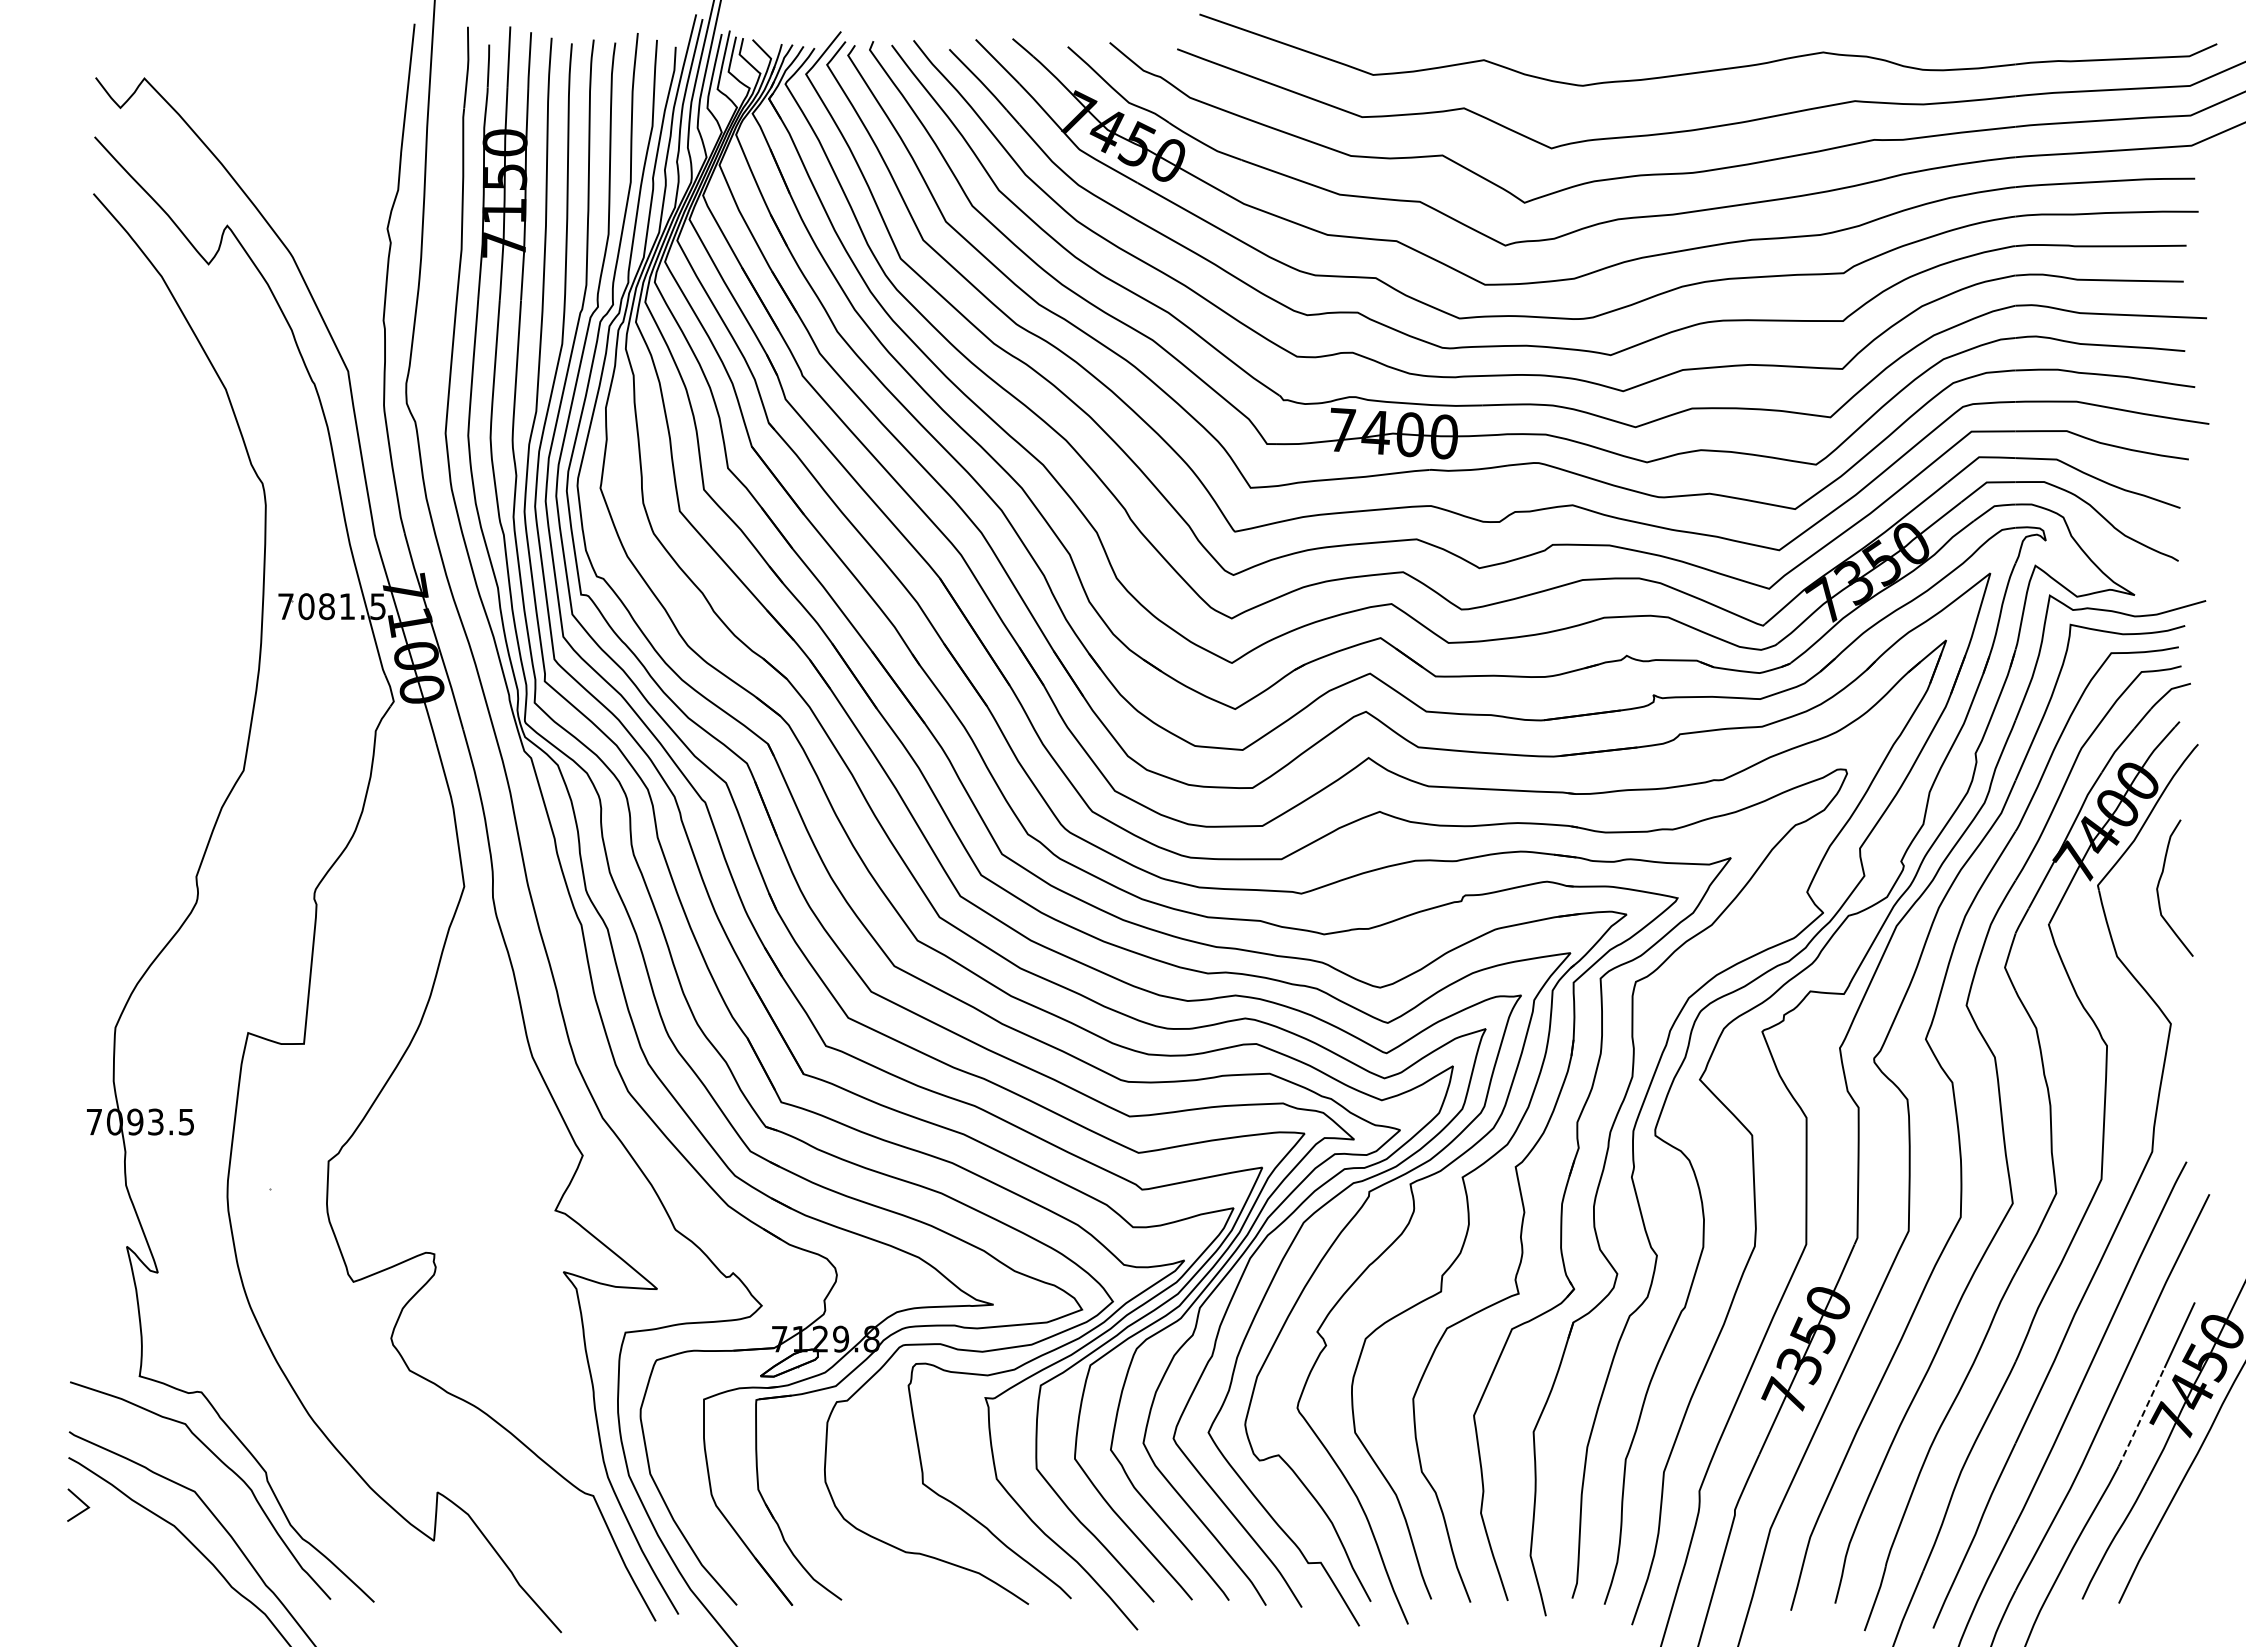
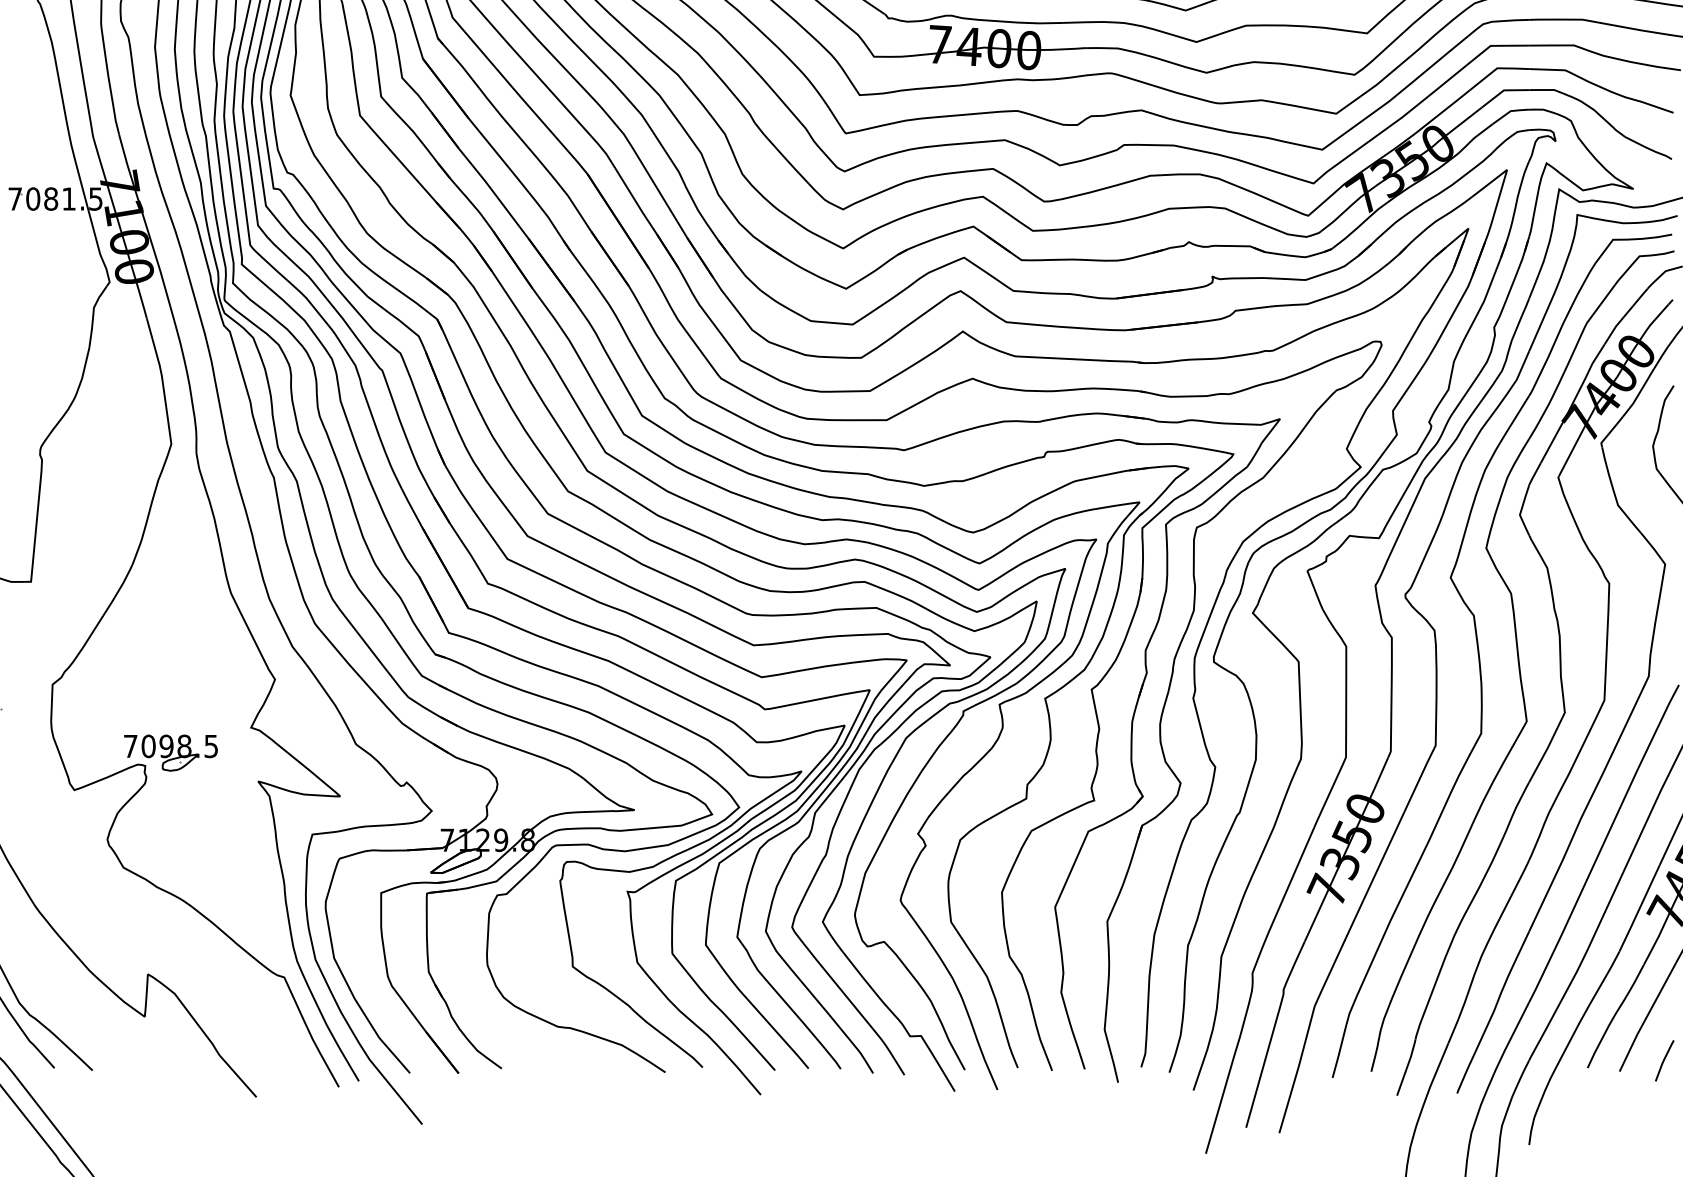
part: (463, 1239) -> (170, 753), added
line: (2141, 1418) -> (1639, 909), dashed -> solid
line: (2170, 1590) -> (1664, 1060), added

